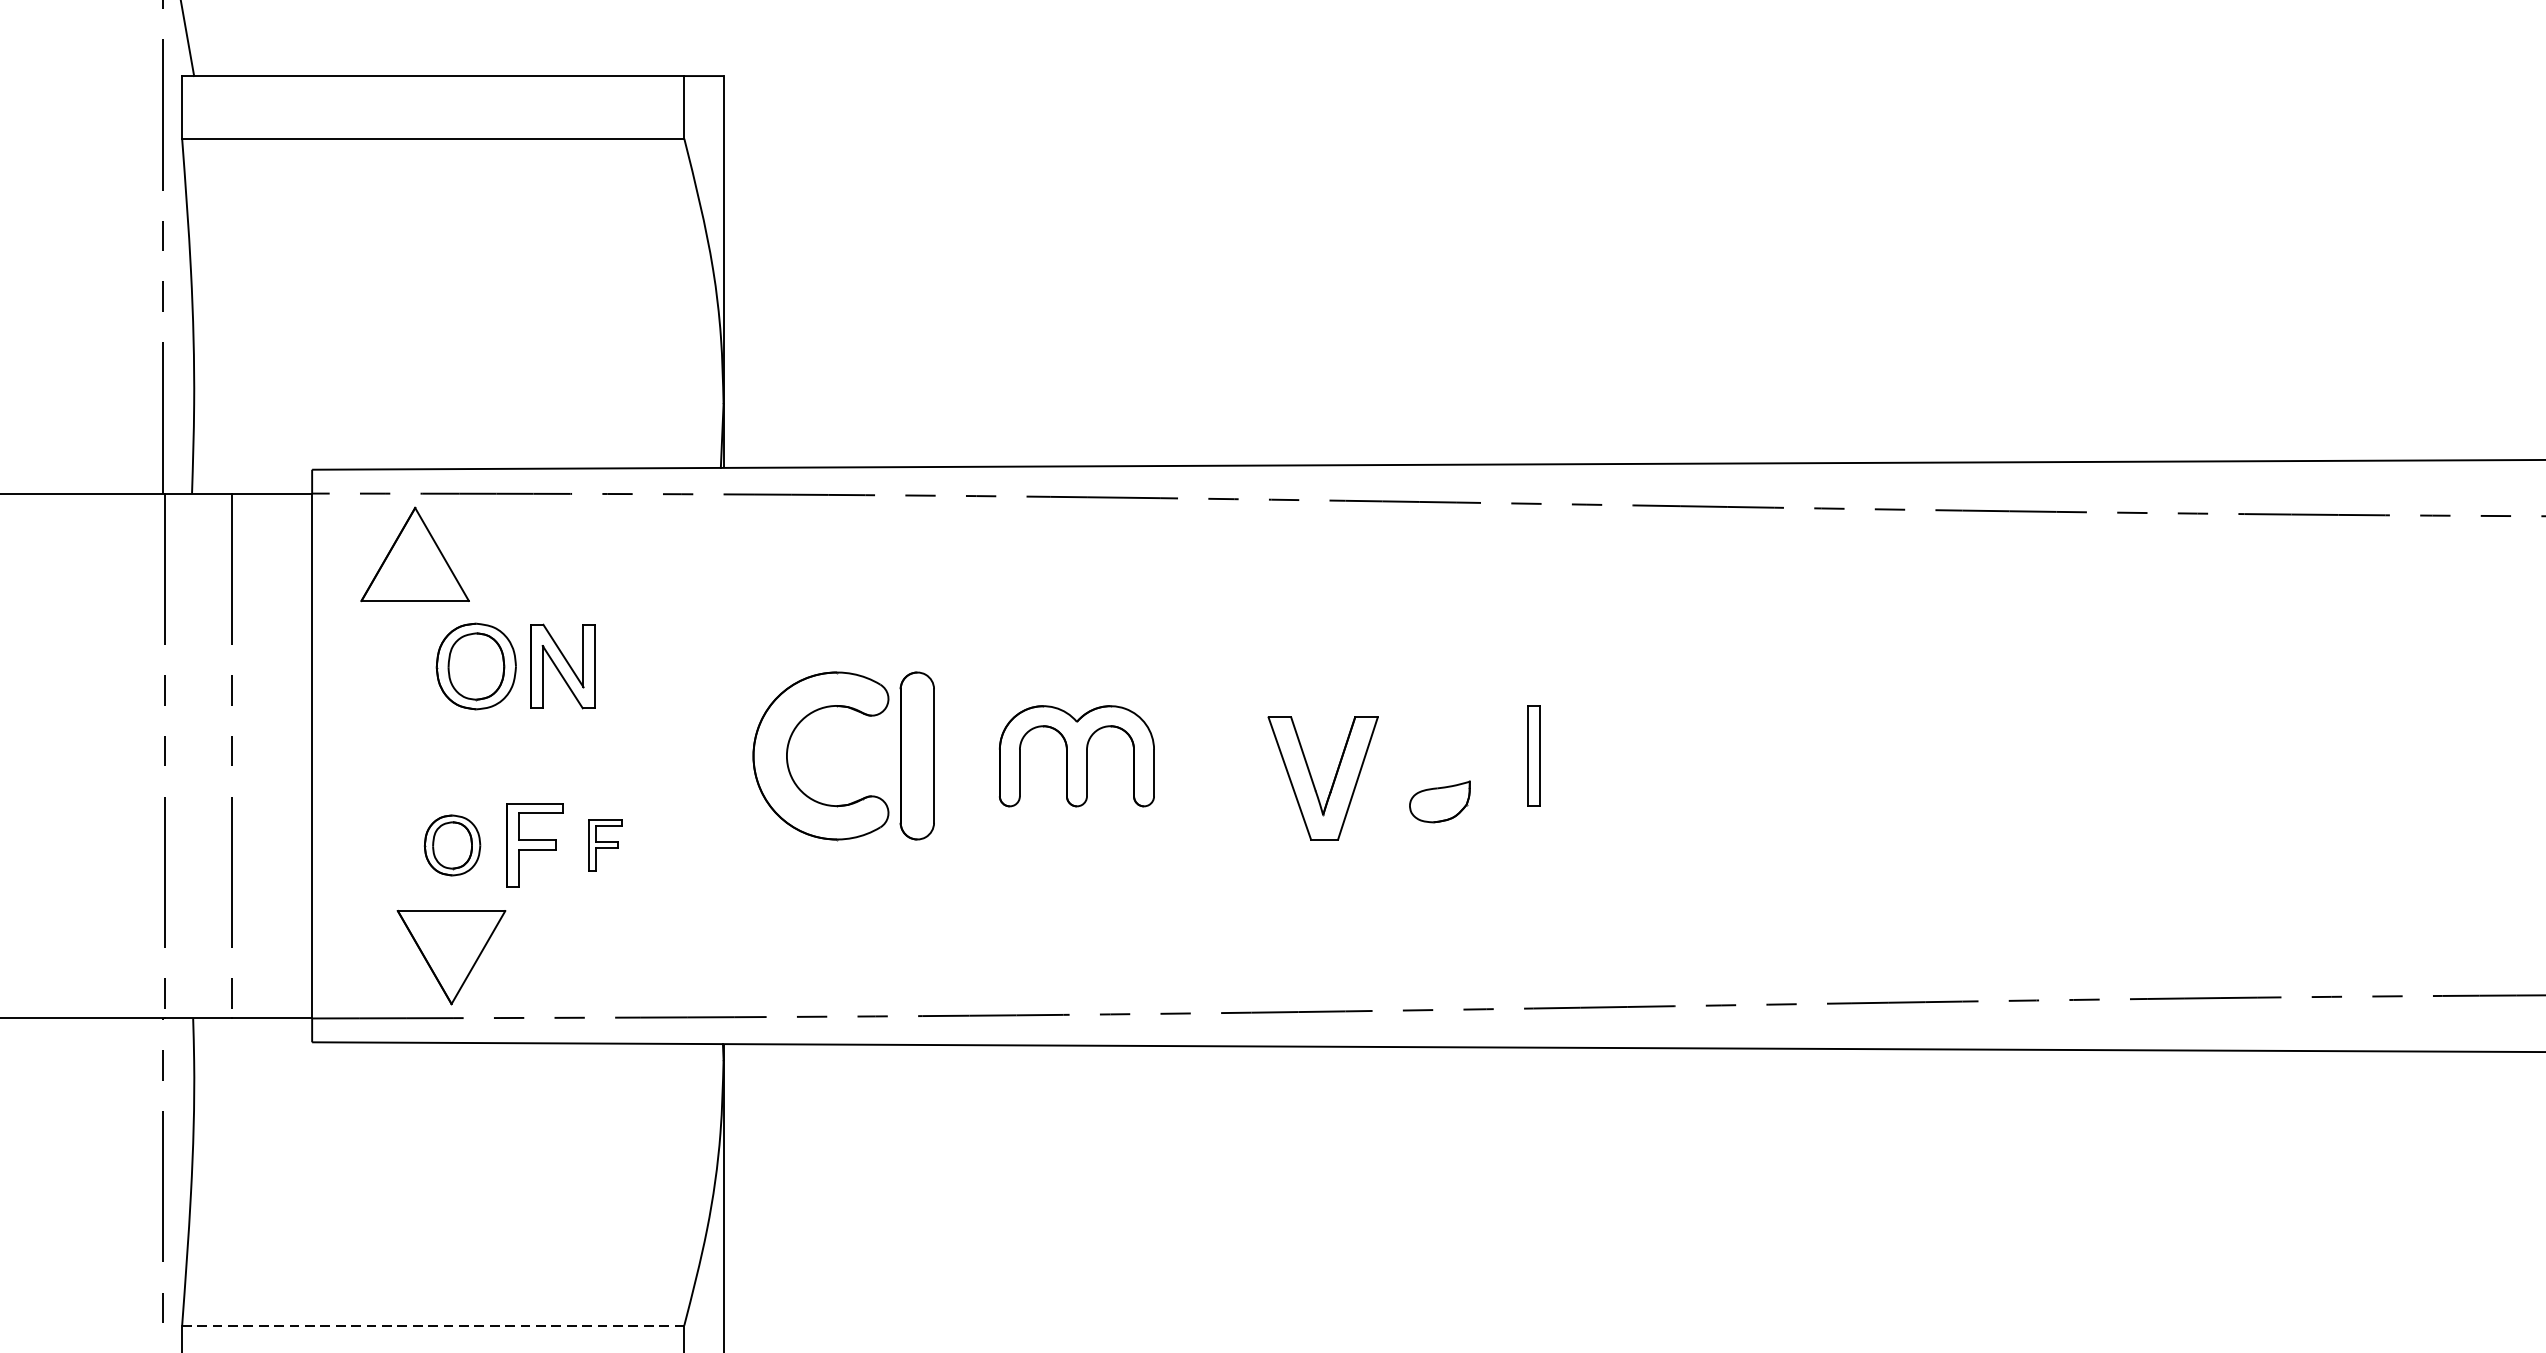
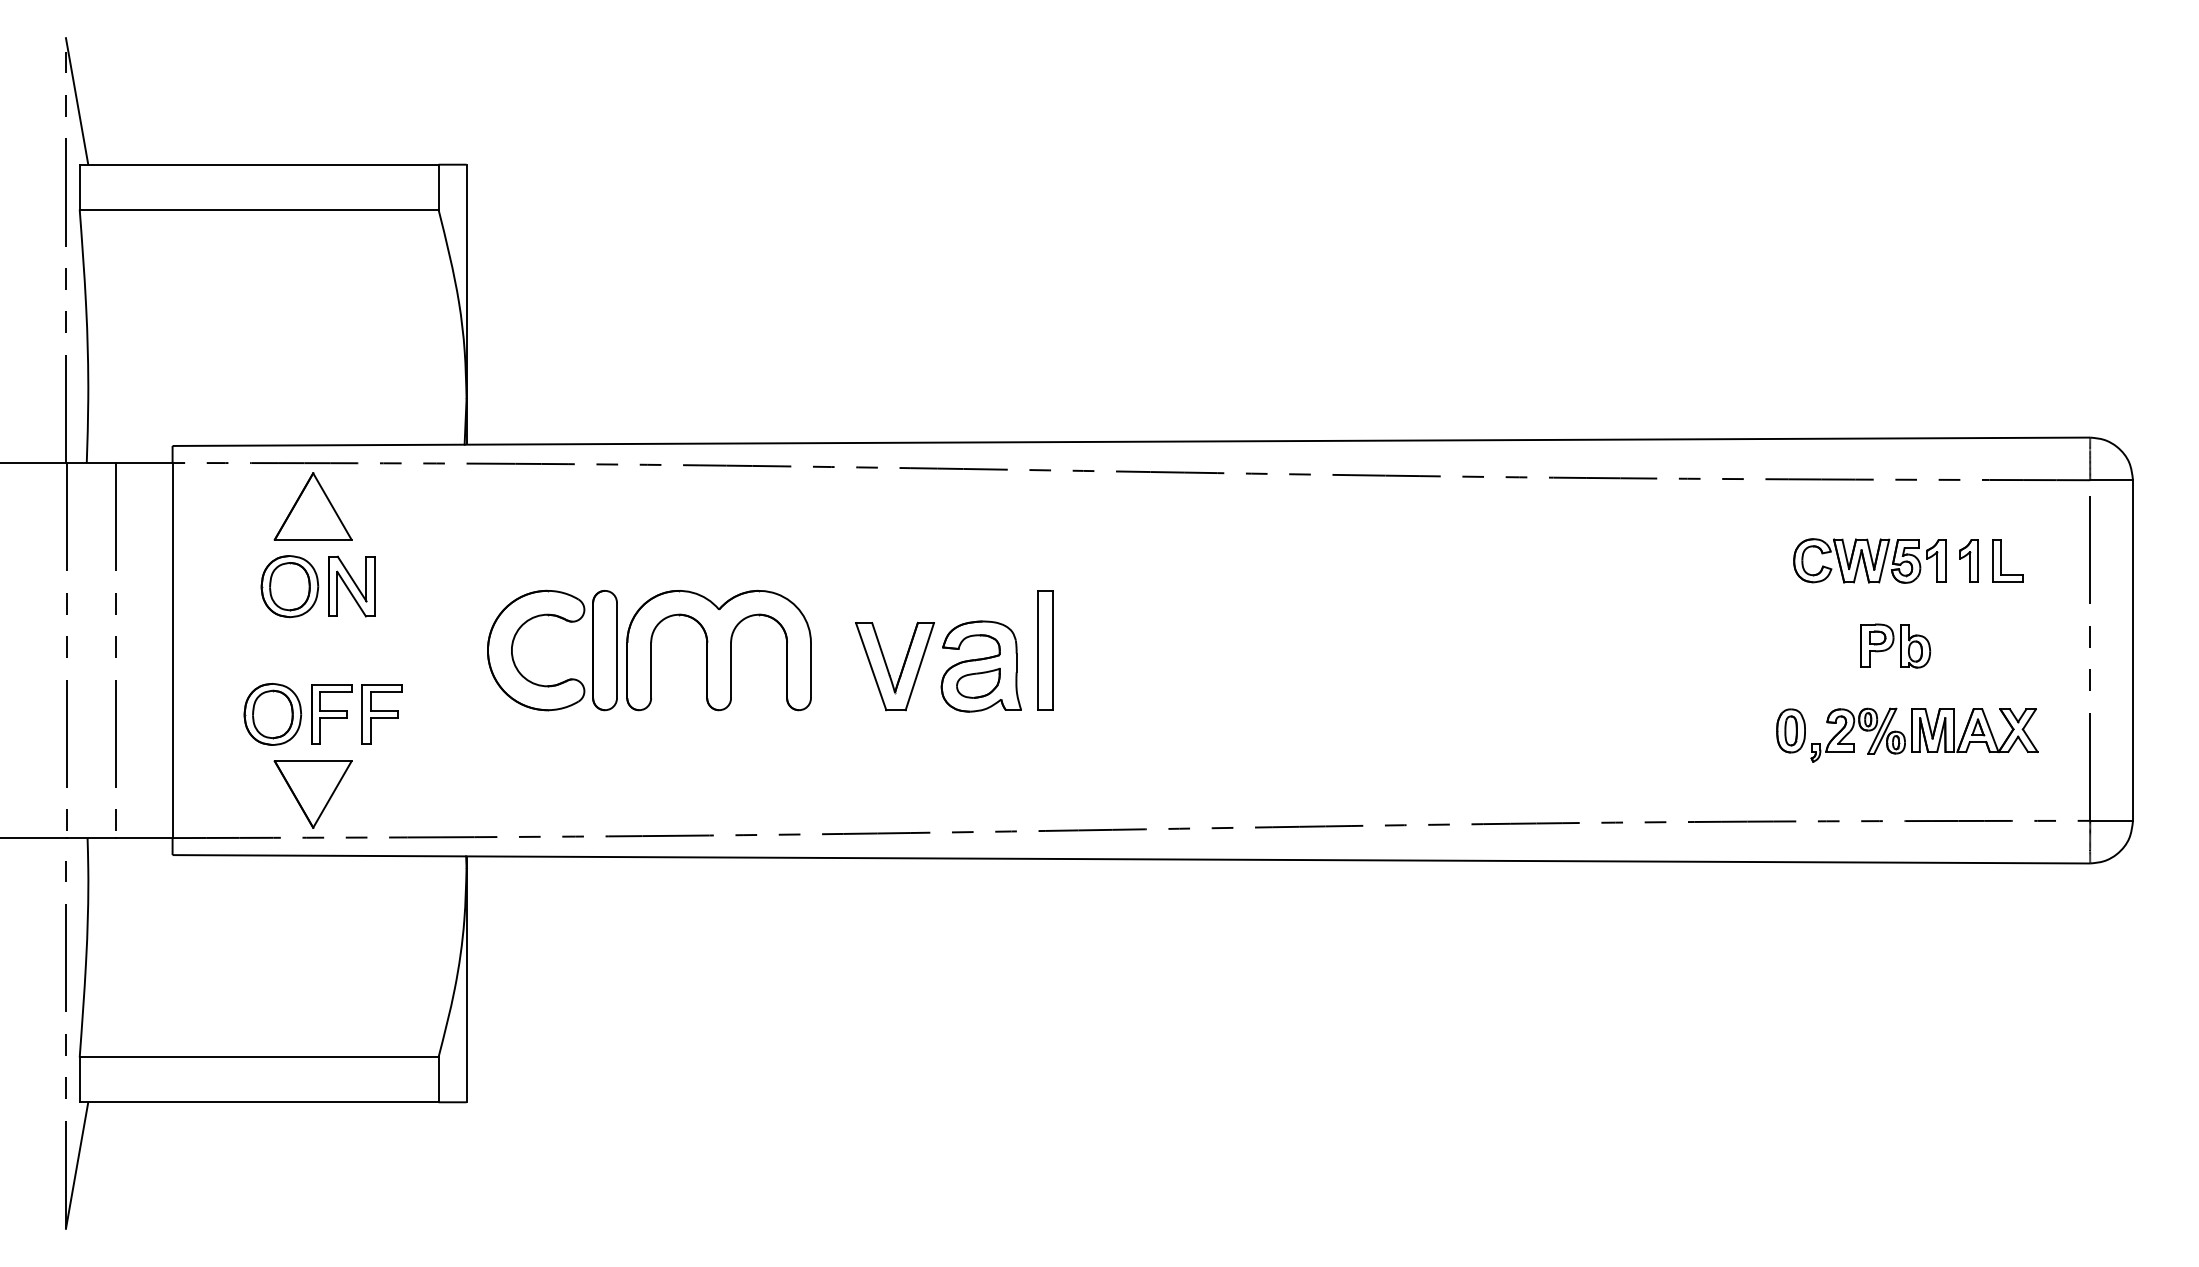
part: (414, 554) -> (312, 506), moved
part: (1076, 755) -> (718, 650), size x1.67
part: (1533, 755) -> (1045, 650), size x1.67
part: (1442, 778) -> (980, 666), added
part: (451, 845) -> (272, 714), size x1.43
part: (604, 845) -> (381, 714), size x1.67
part: (450, 957) -> (312, 794), moved
line: (432, 1325) -> (258, 1057), dashed -> solid

